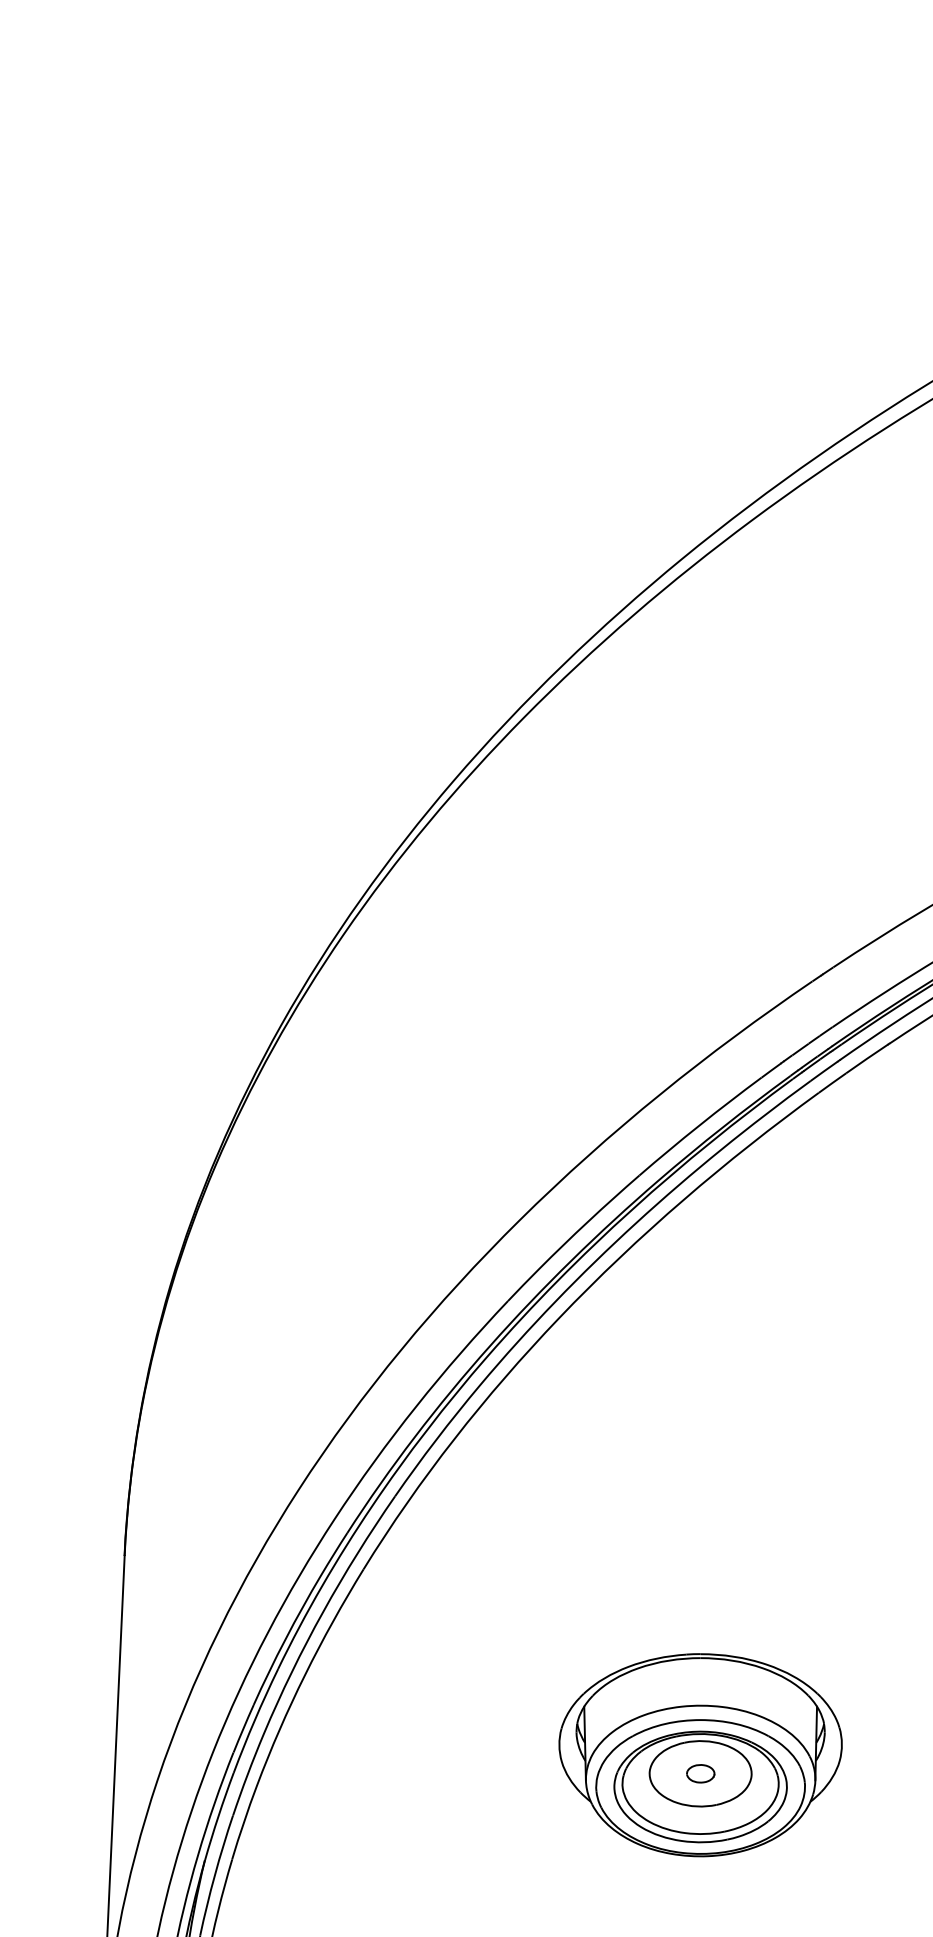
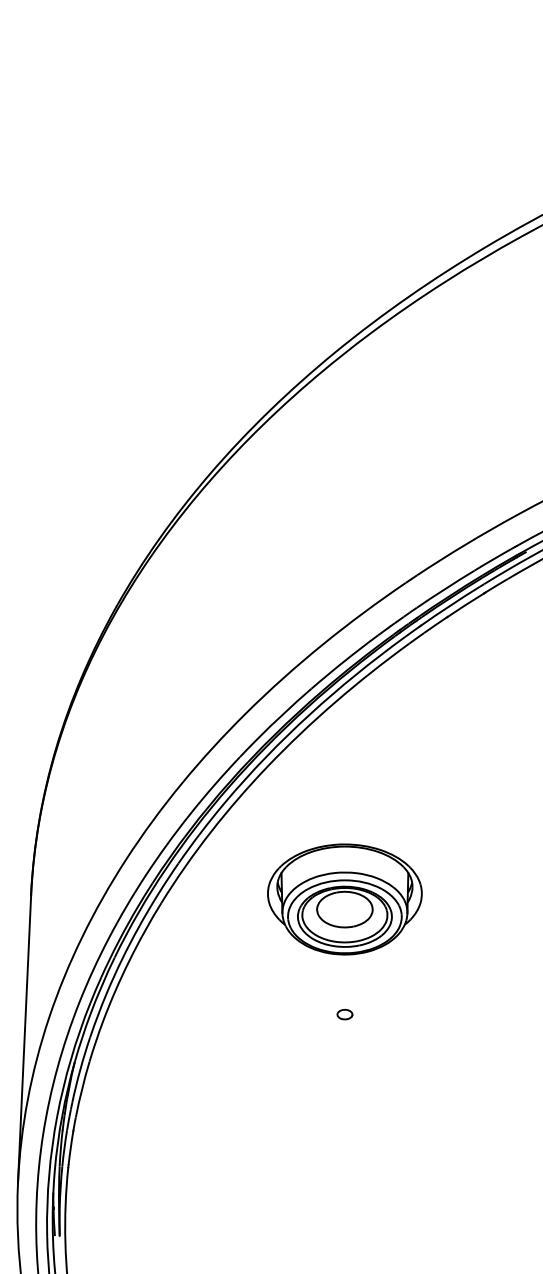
part: (699, 1755) -> (344, 899), moved

